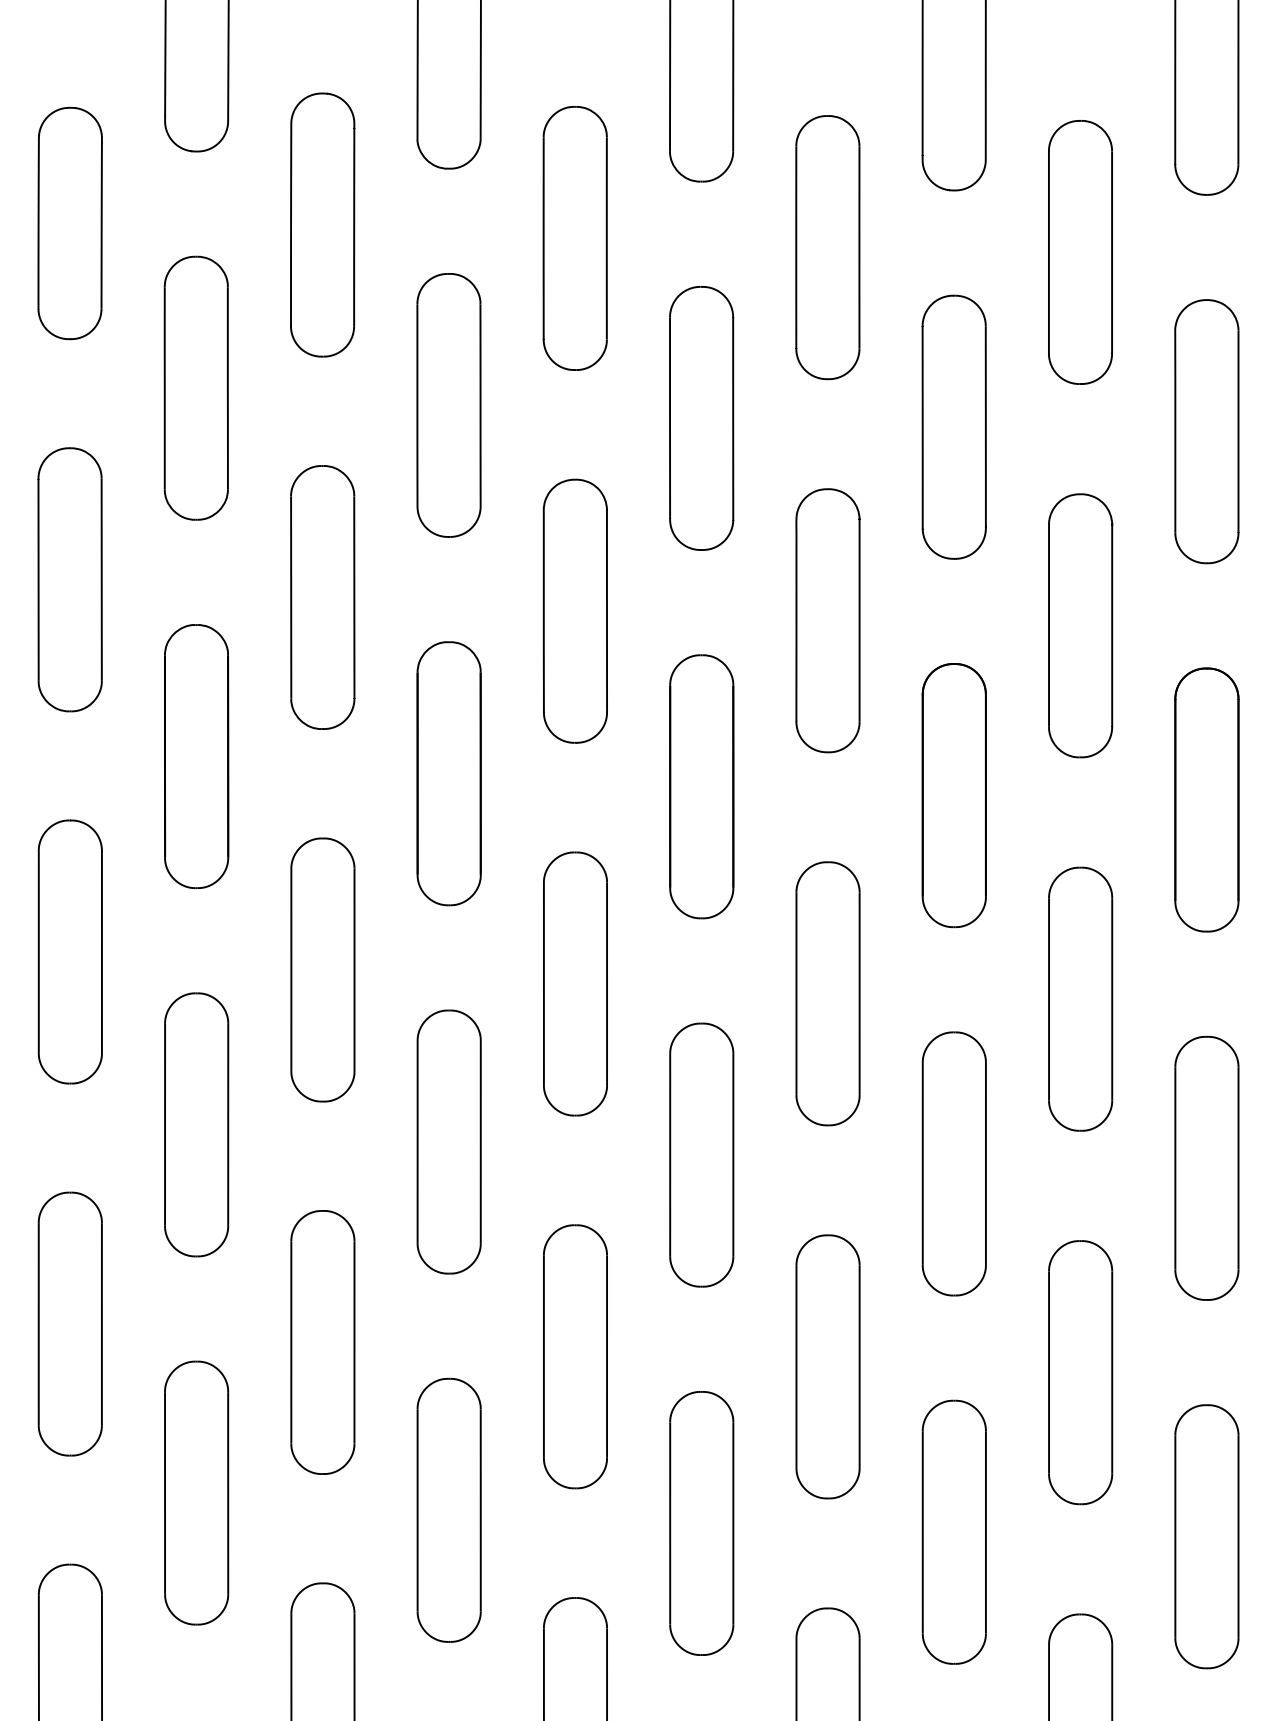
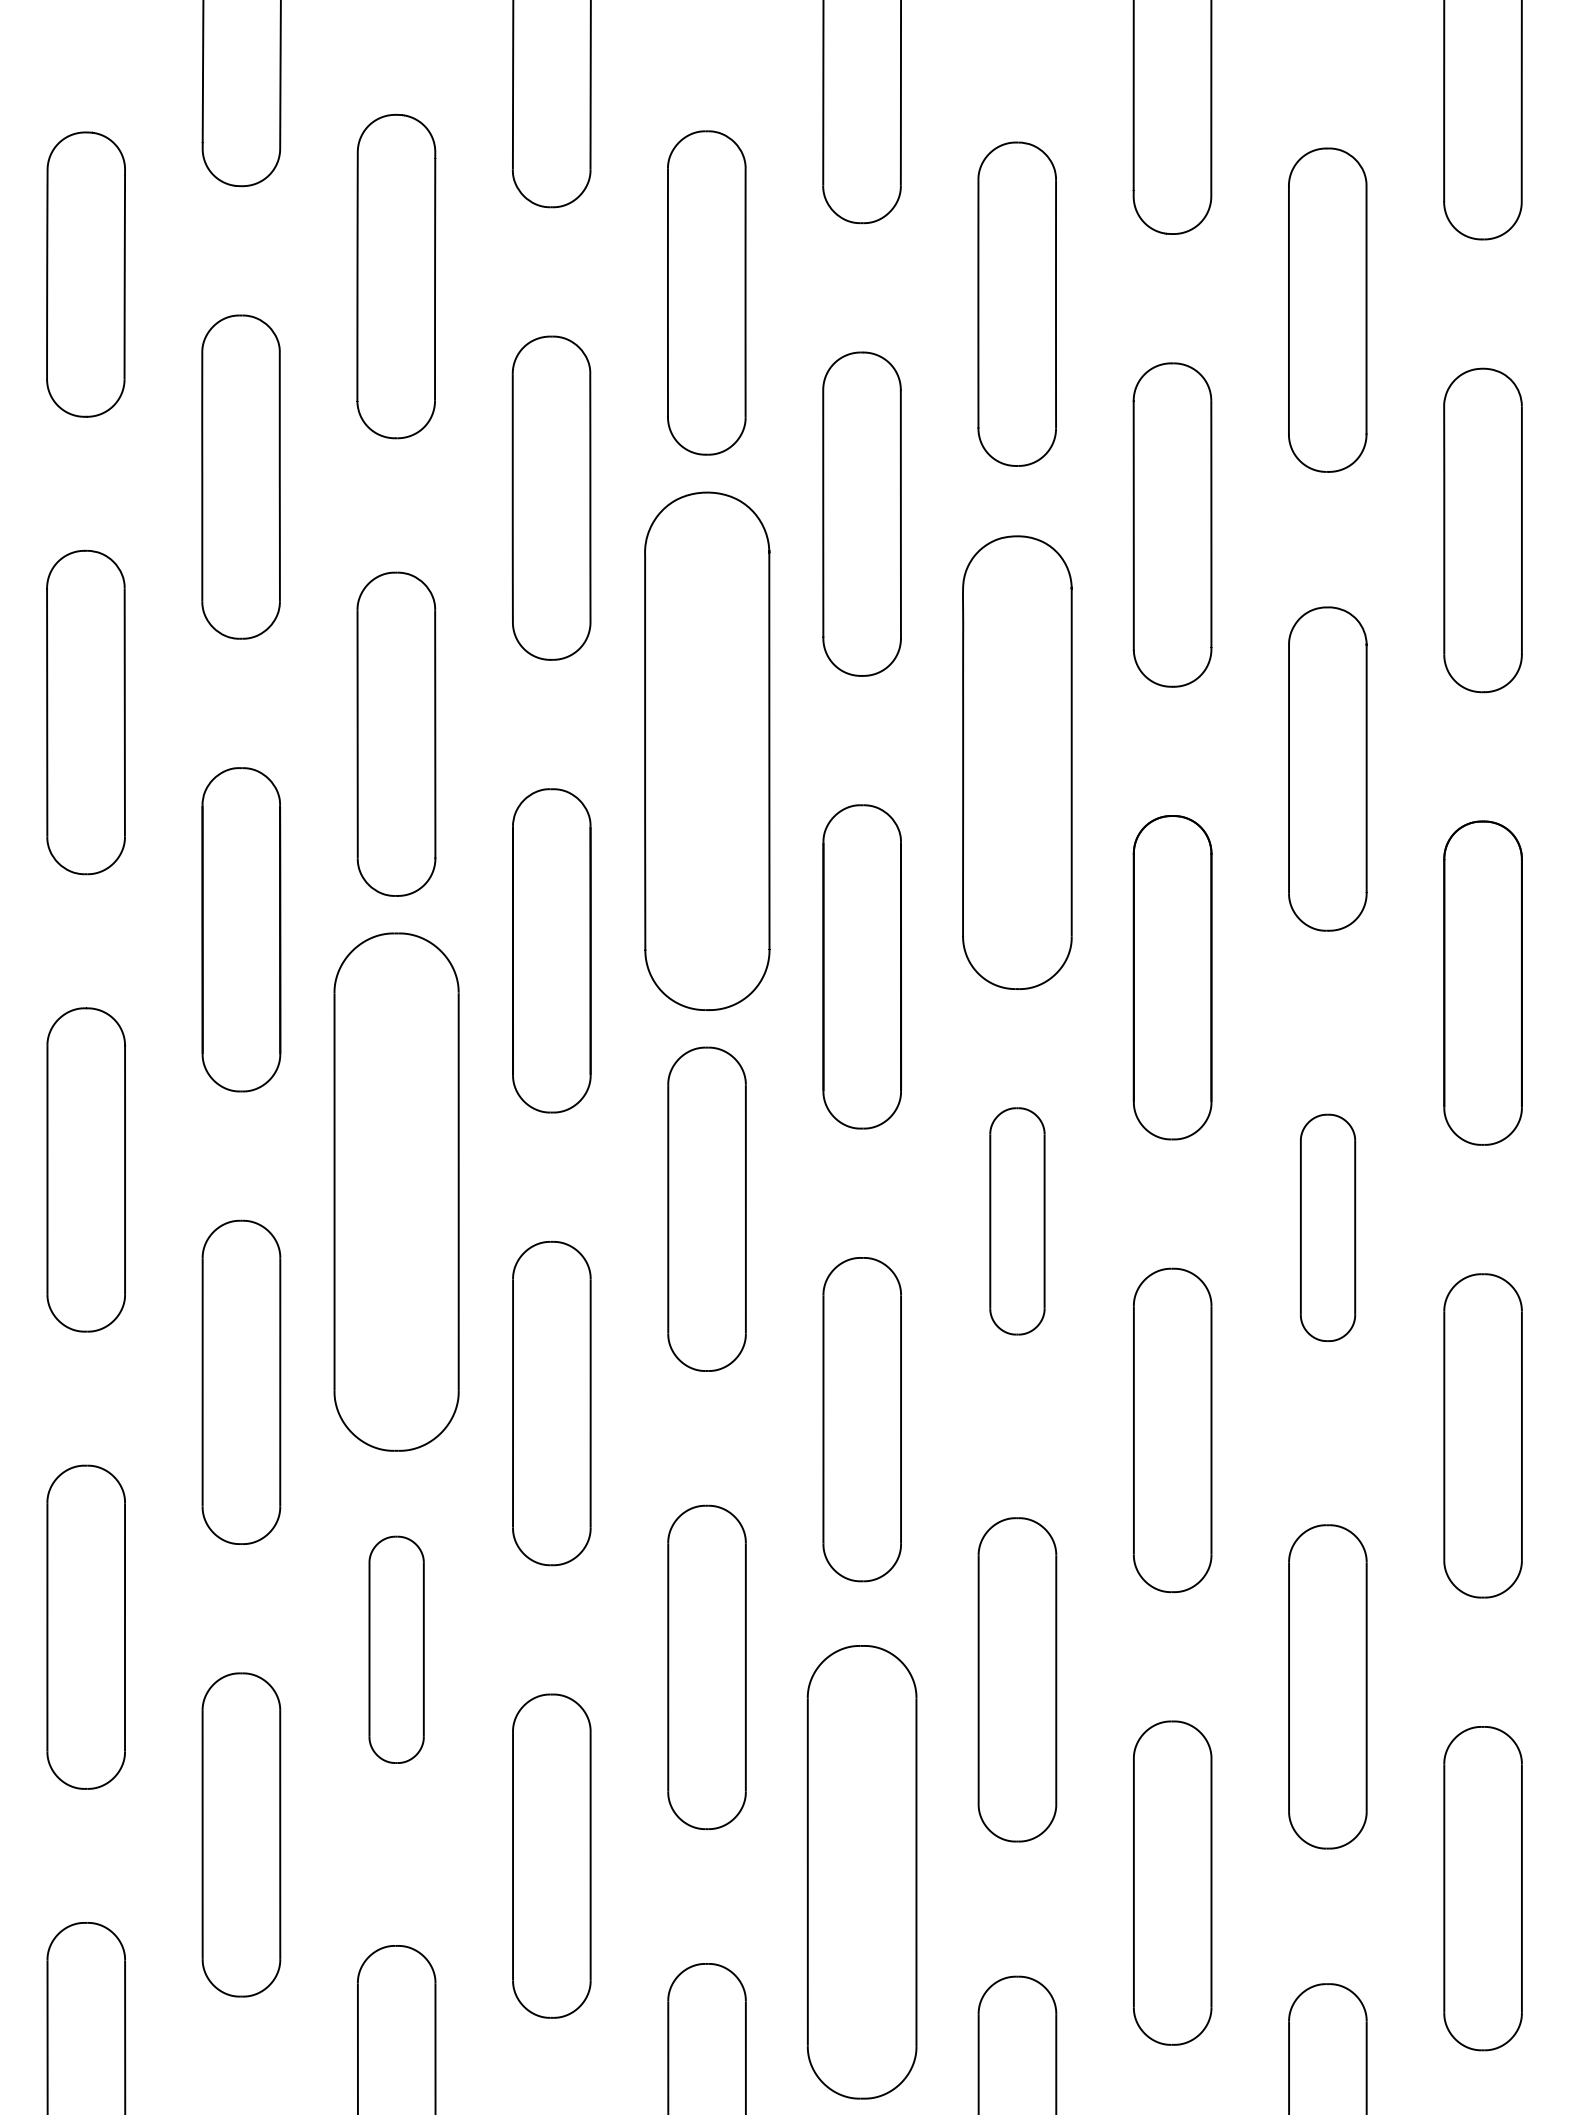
part: (574, 610) -> (705, 750), size x1.6
part: (827, 620) -> (1016, 762), size x1.4
part: (322, 969) -> (396, 1191), size x1.6
part: (827, 993) -> (1016, 1220), size x0.7
part: (1080, 998) -> (1327, 1227), size x0.7
part: (322, 1342) -> (396, 1649), size x0.7
part: (701, 1523) -> (861, 1872), size x1.4

